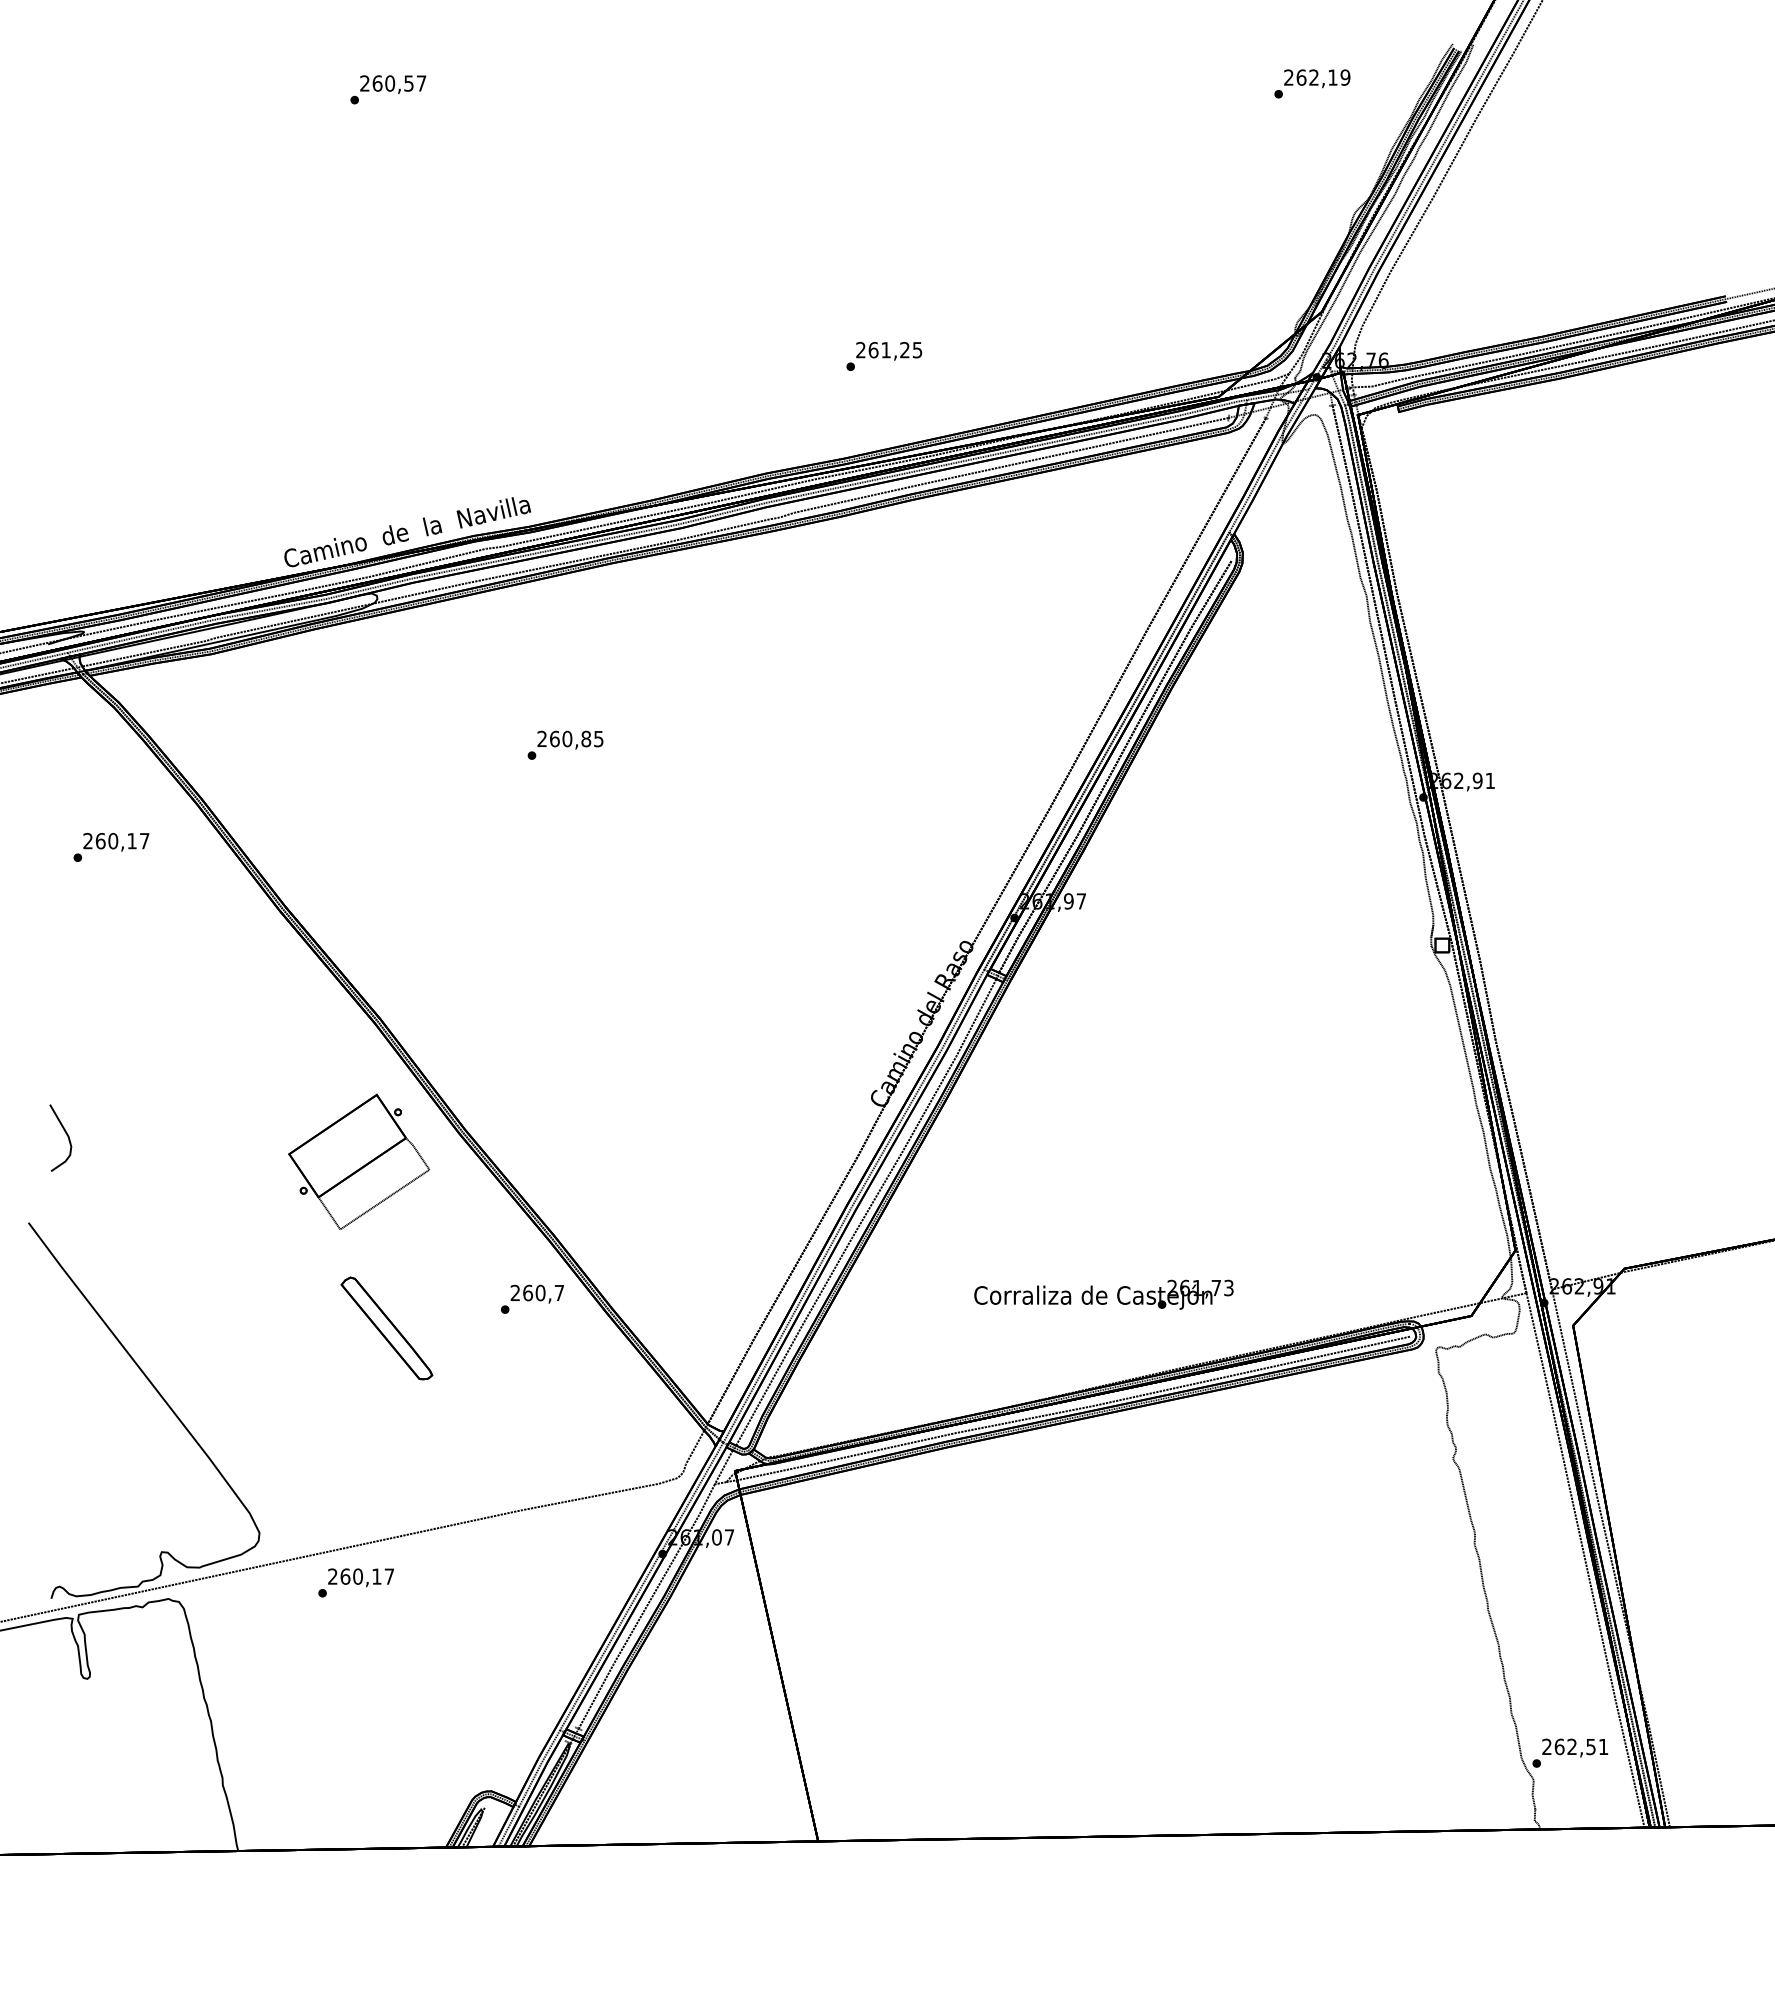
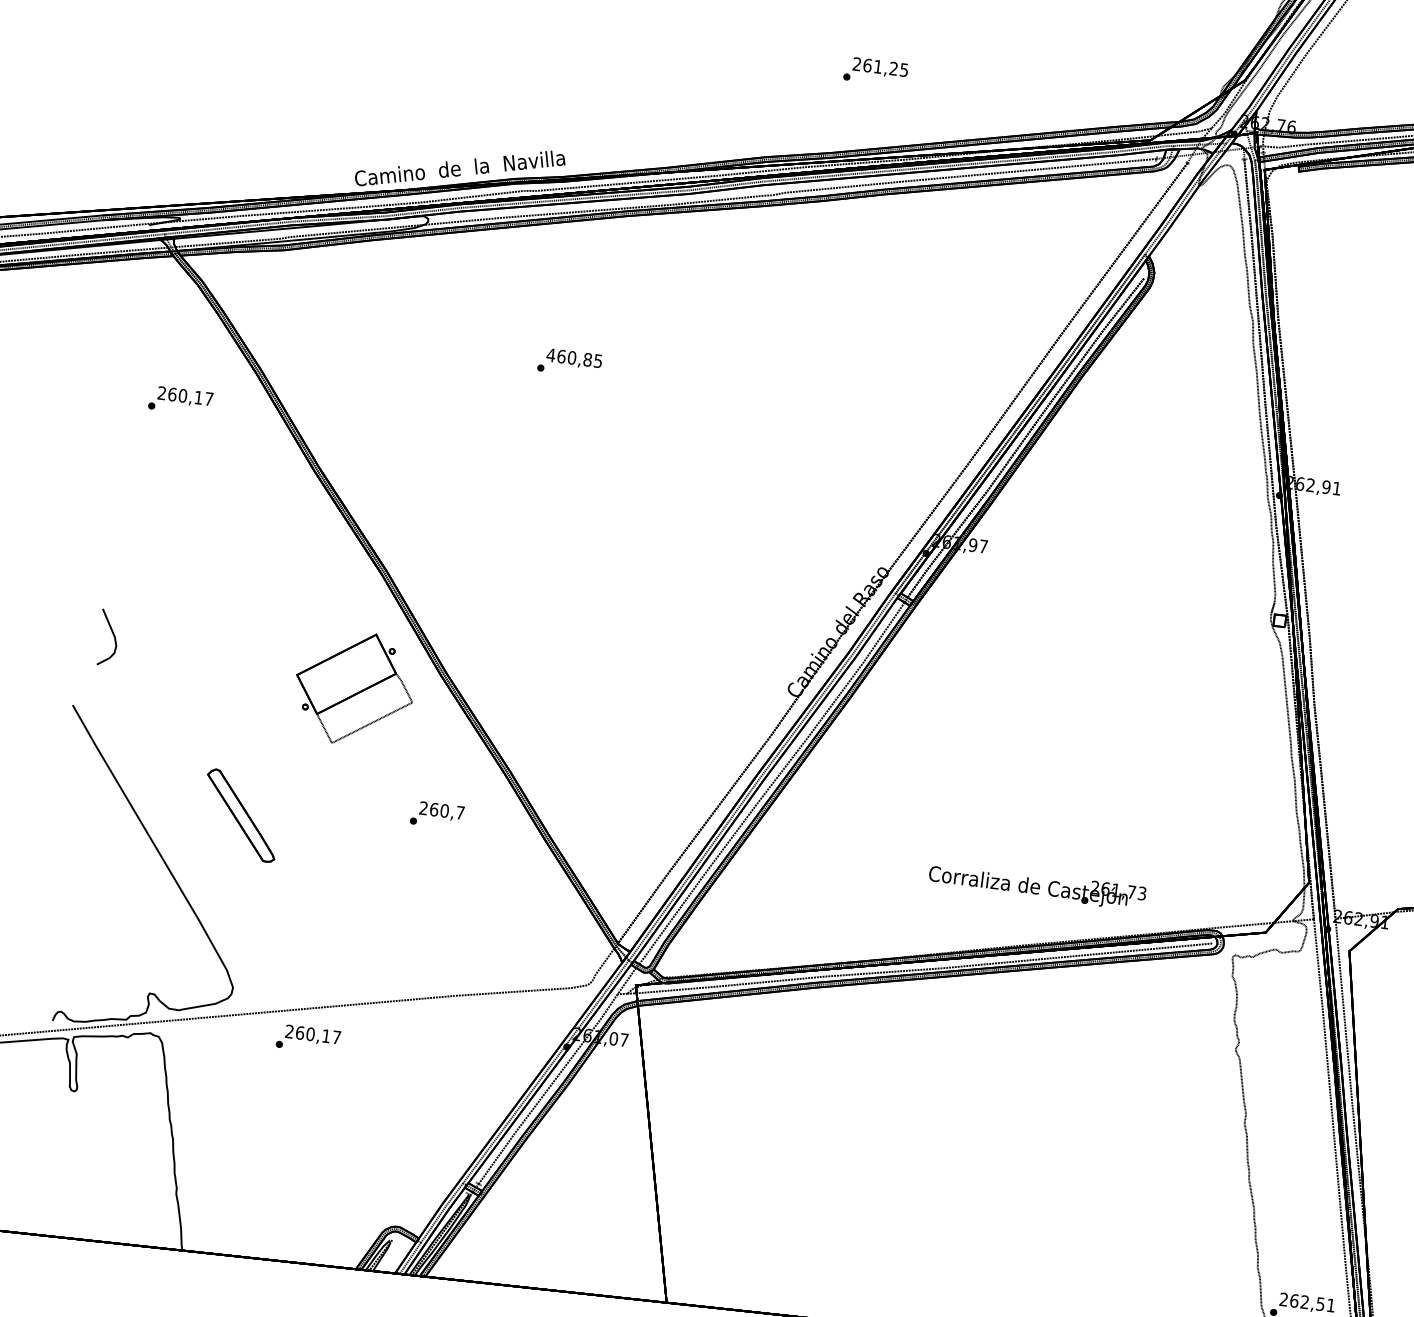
text: (542, 738) -> (551, 354), 260,85 -> 460,85
text: (1103, 1294) -> (1037, 885), moved
text: (532, 1298) -> (437, 814), moved
part: (386, 1328) -> (240, 815), moved

